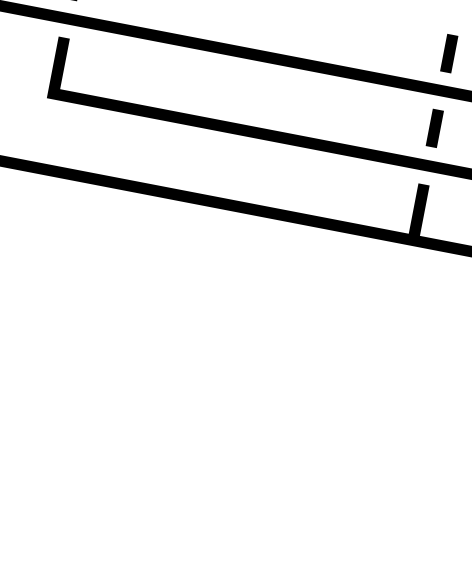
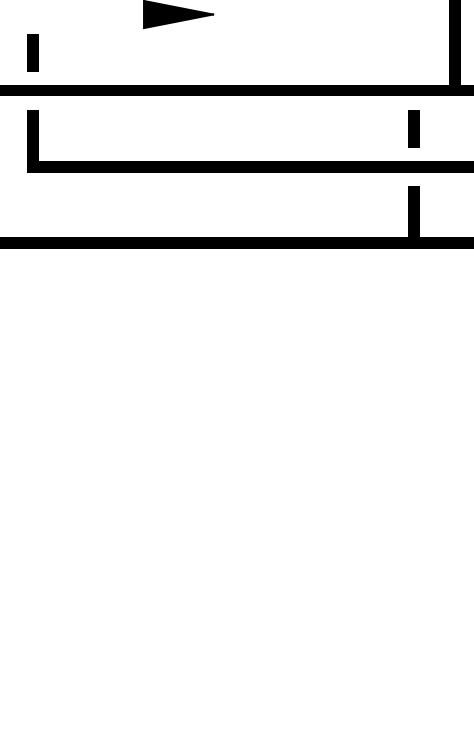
line: (448, 53) -> (413, 52), removed

